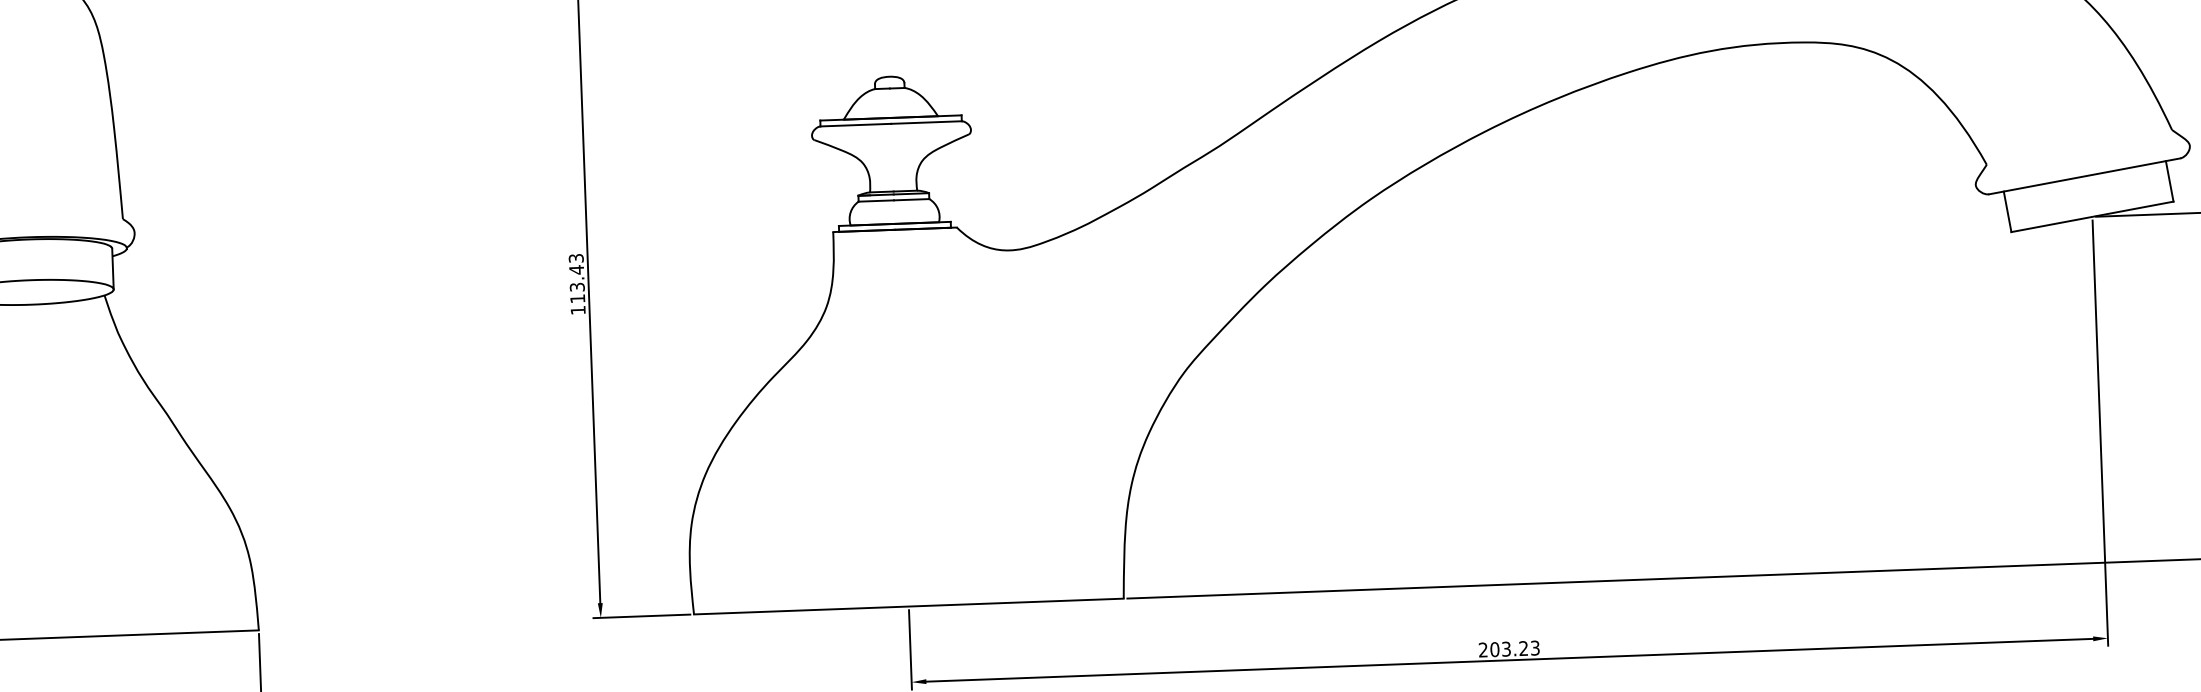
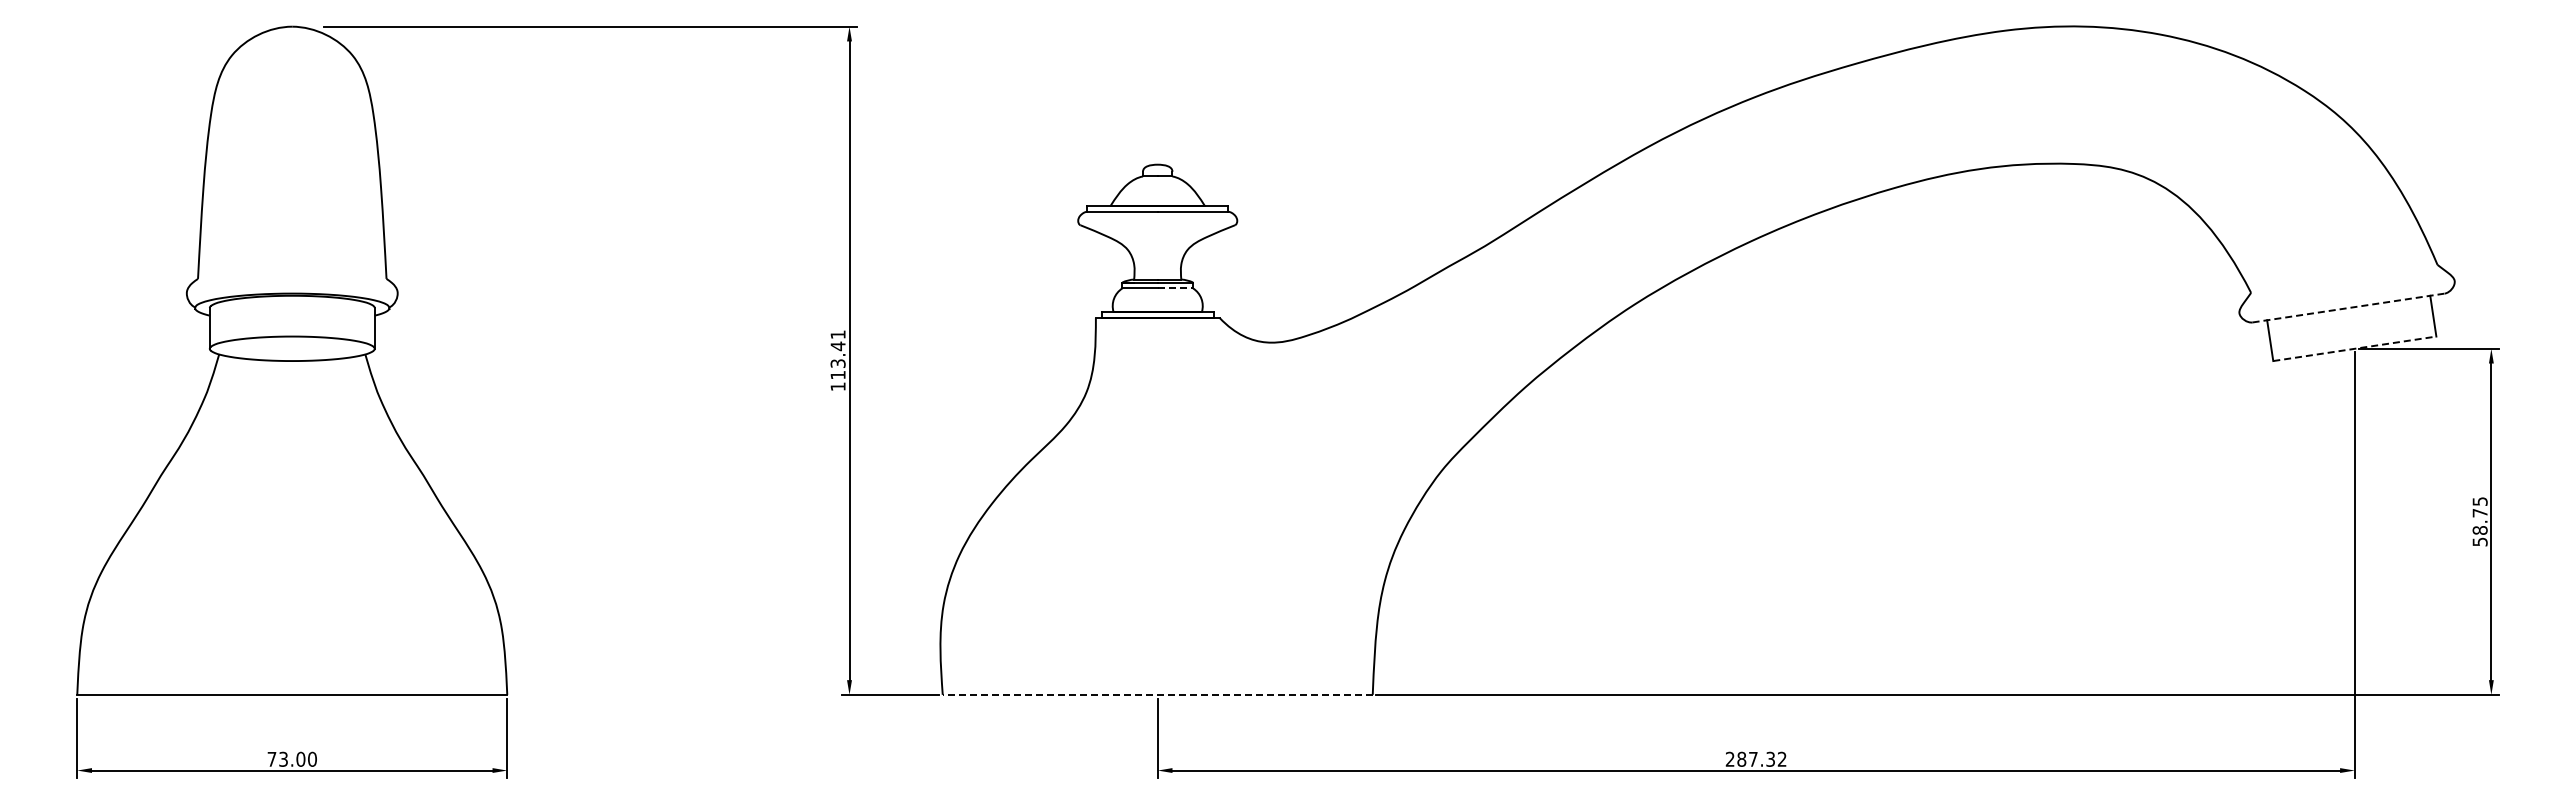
line: (2085, 175) -> (2349, 307), solid -> dashed
line: (911, 199) -> (1175, 288), solid -> dashed
line: (2093, 216) -> (2355, 348), solid -> dashed
text: (575, 258) -> (837, 334), 113.43 -> 113.41
line: (908, 606) -> (1157, 694), solid -> dashed
text: (1514, 648) -> (1761, 758), 203.23 -> 287.32

